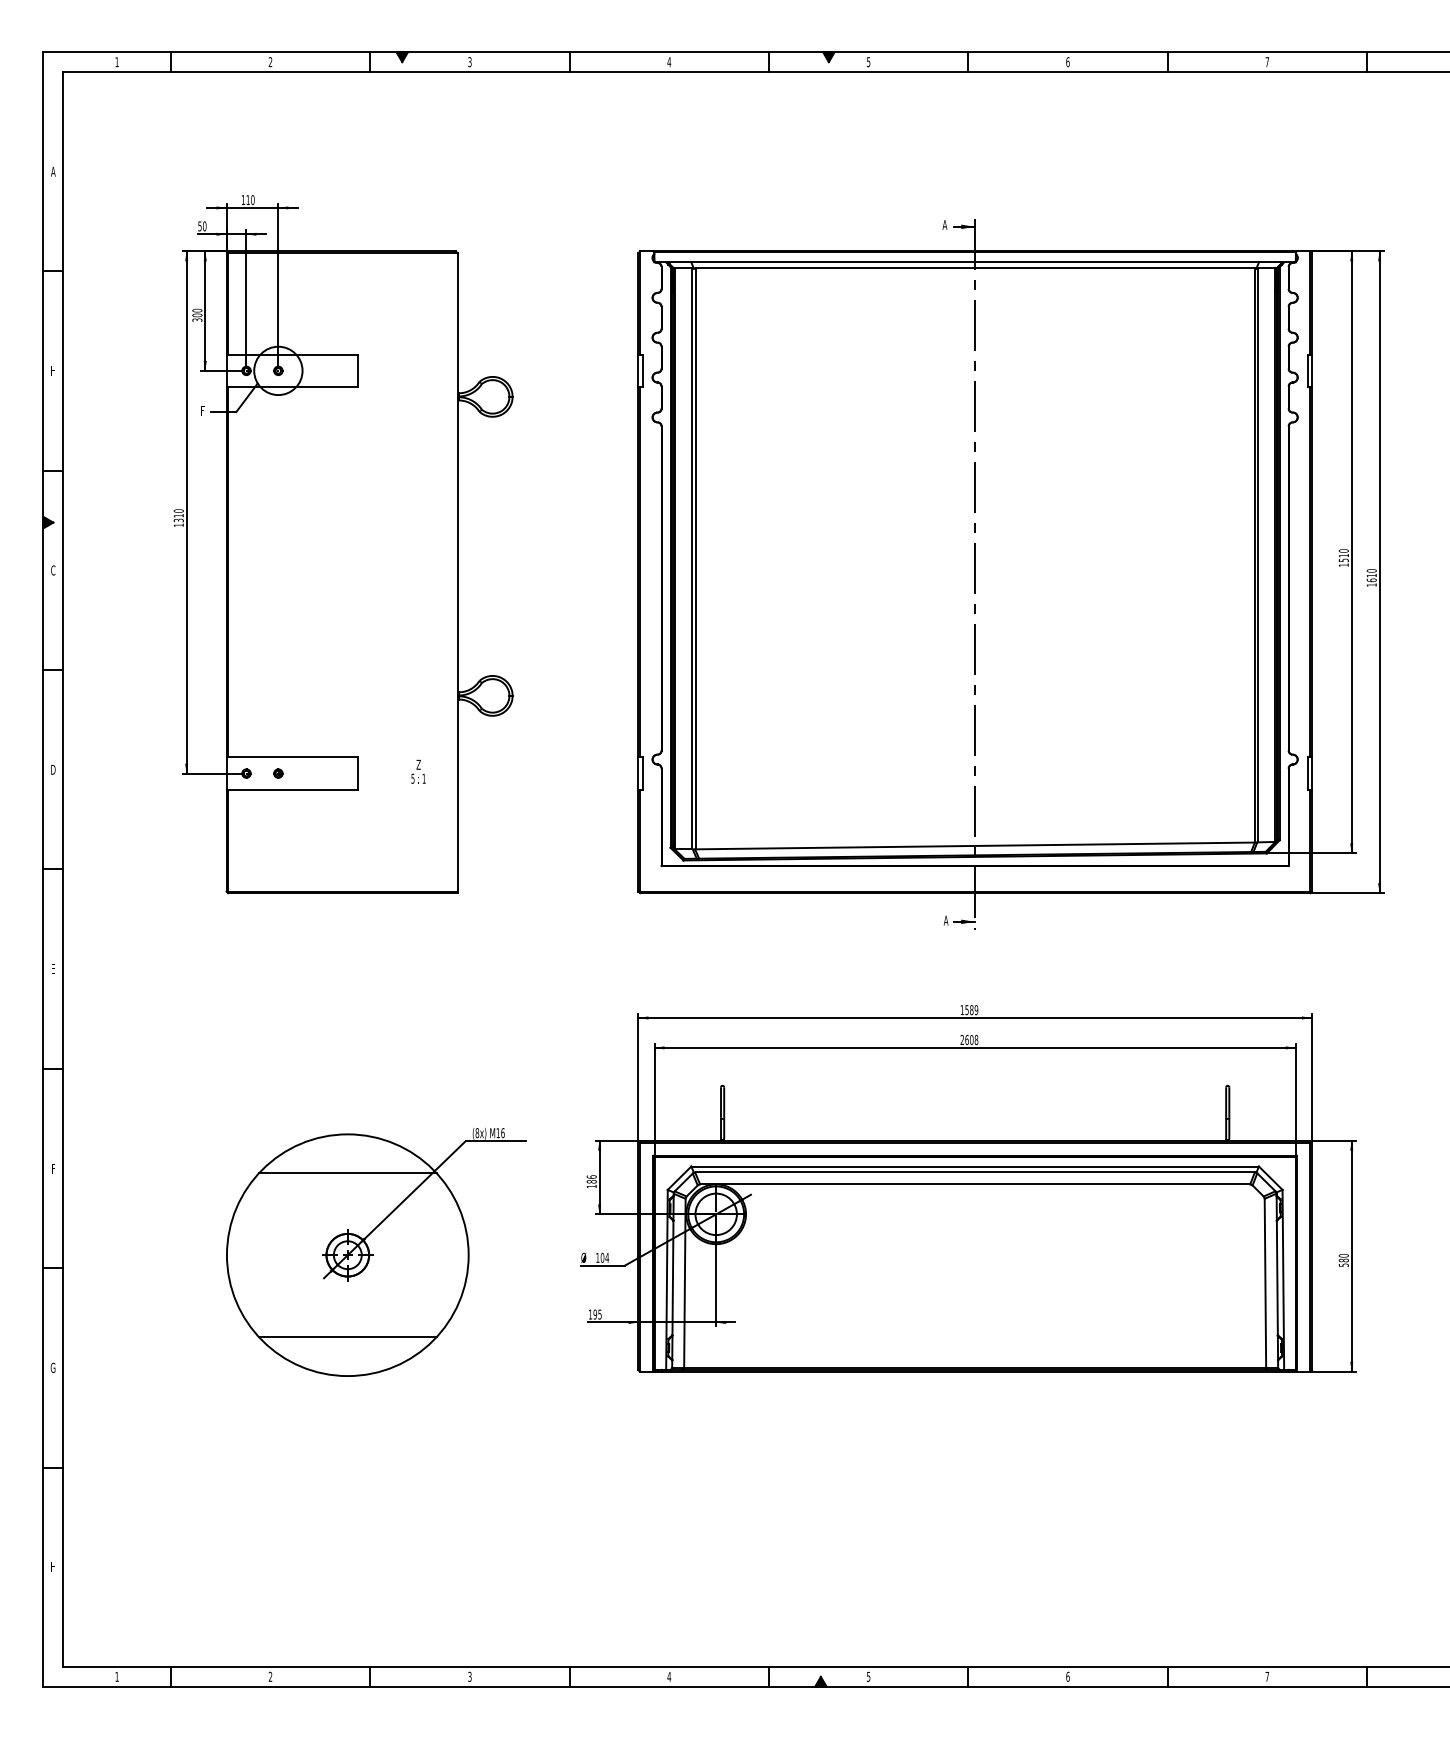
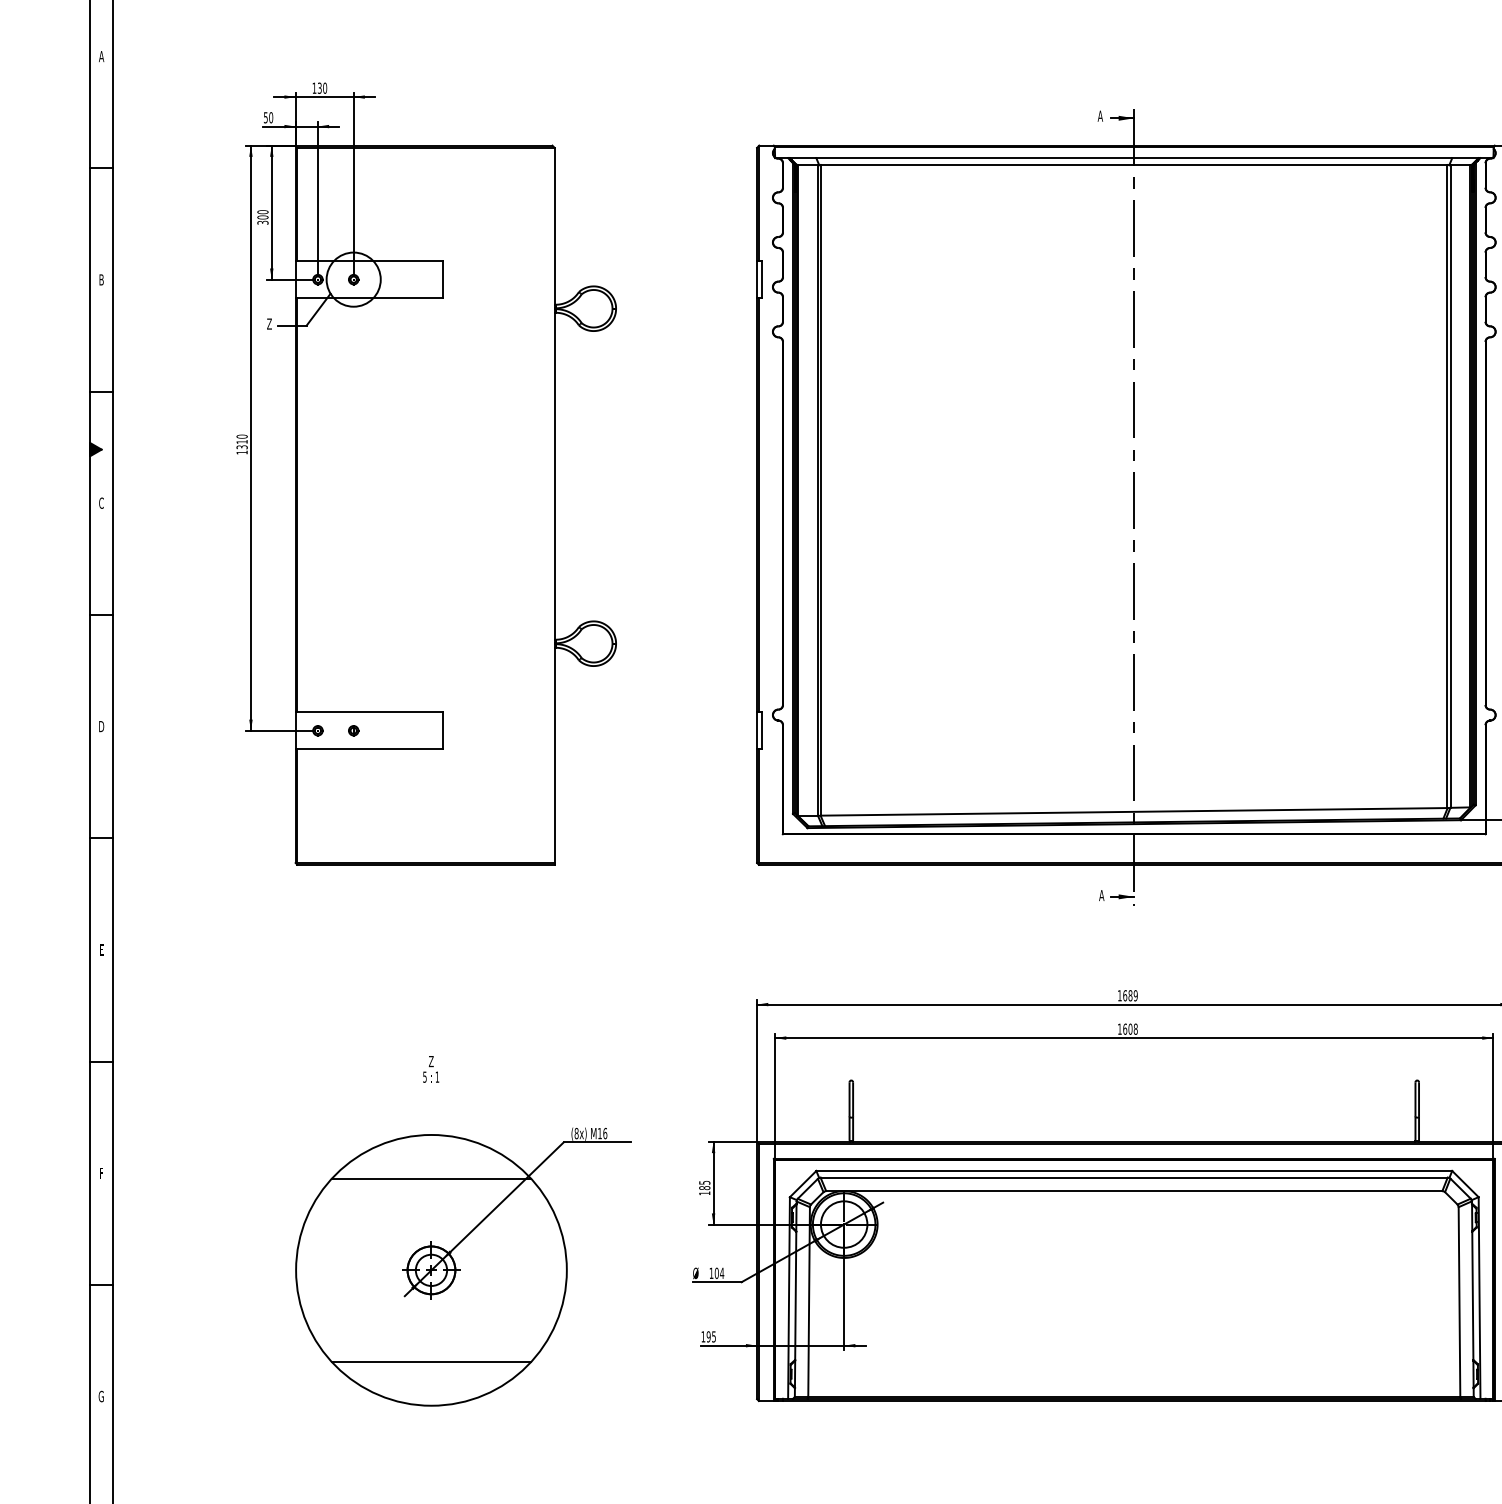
text: (247, 200) -> (319, 88), 110 -> 130
text: (53, 371) -> (101, 280), H -> B
text: (203, 410) -> (269, 324), F -> Z
text: (418, 771) -> (431, 1069), moved
text: (966, 1010) -> (1124, 996), 1589 -> 1689
text: (961, 1039) -> (1118, 1028), 2608 -> 1608
text: (591, 1176) -> (704, 1182), 186 -> 185

